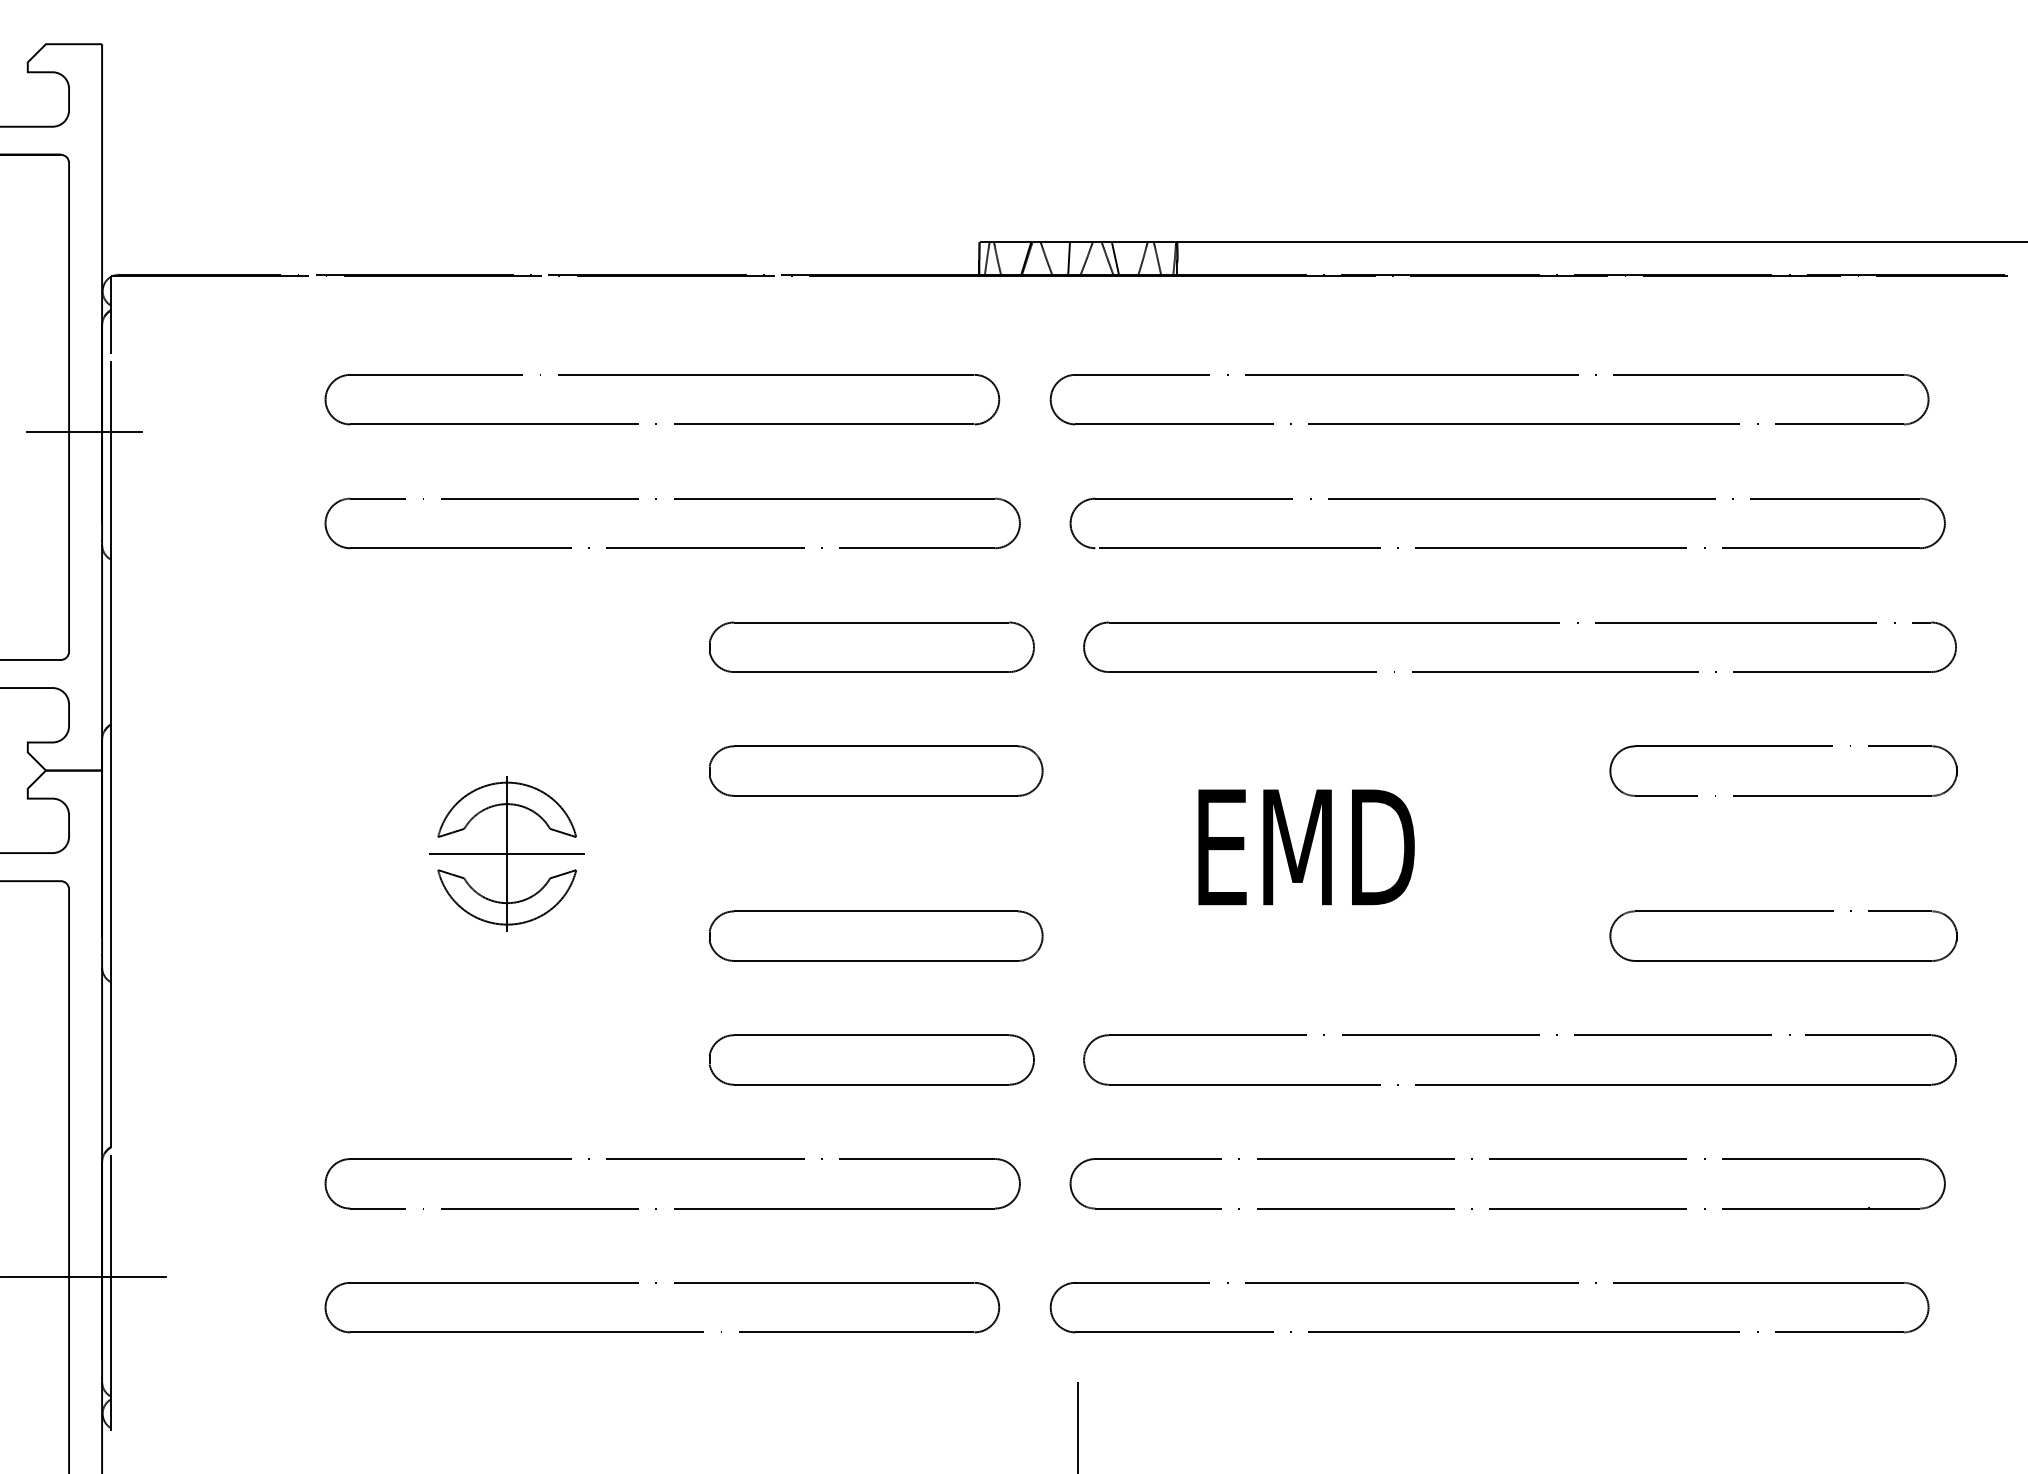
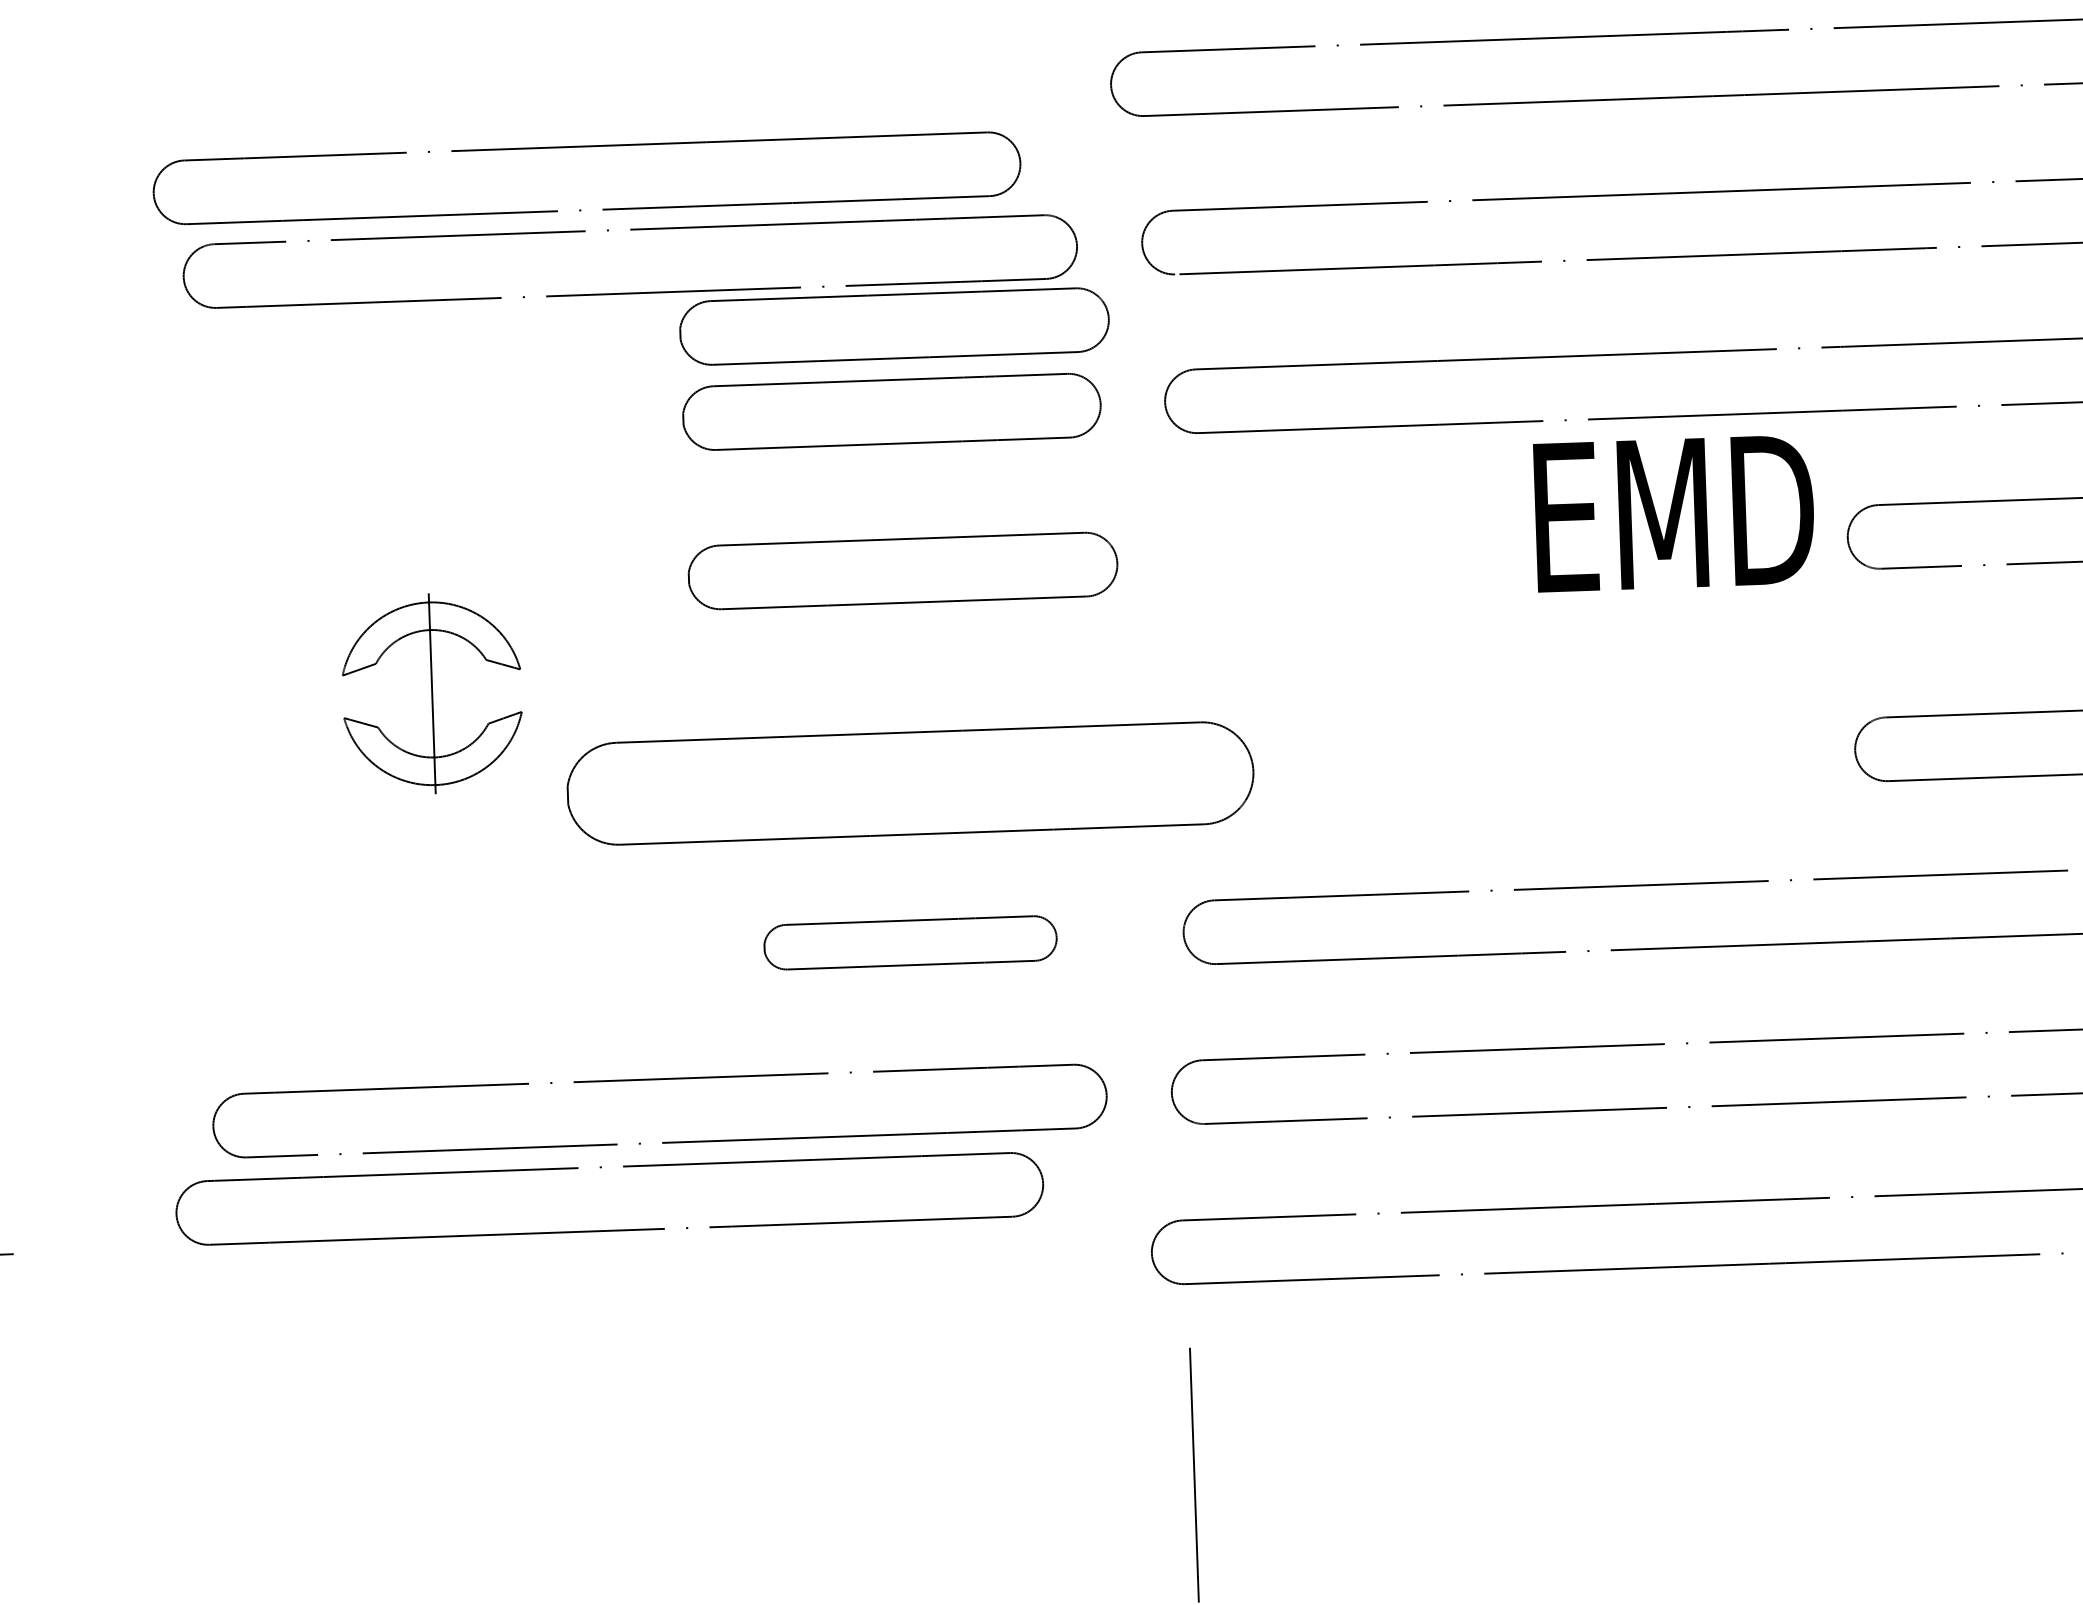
part: (662, 375) -> (586, 147), moved
part: (875, 580) -> (893, 325), added
text: (1306, 847) -> (1674, 513), moved
line: (507, 853) -> (432, 693), removed
part: (875, 935) -> (909, 782), size x1.6
part: (871, 1059) -> (910, 942), size x0.7
part: (662, 1331) -> (611, 1229), moved

